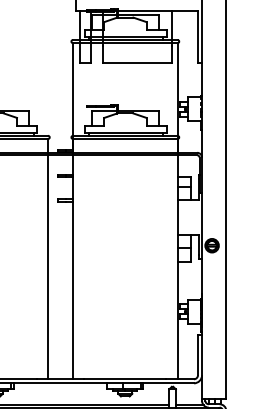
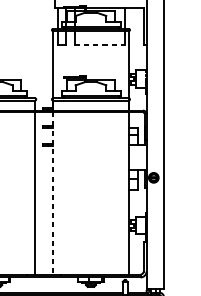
line: (137, 62) -> (99, 45), solid -> dashed
line: (73, 267) -> (53, 193), solid -> dashed

